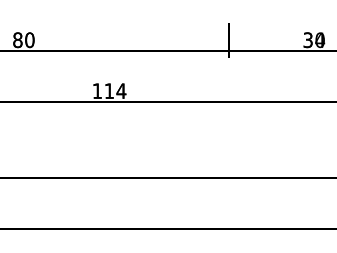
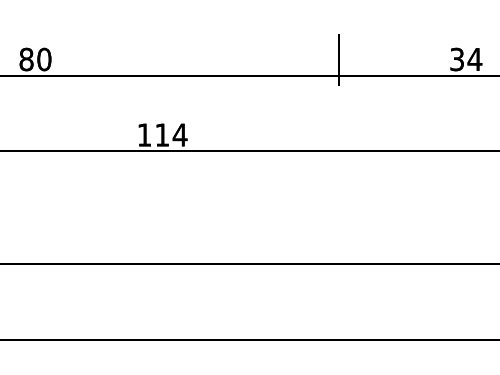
text: (320, 40) -> (475, 59), 30 -> 34

